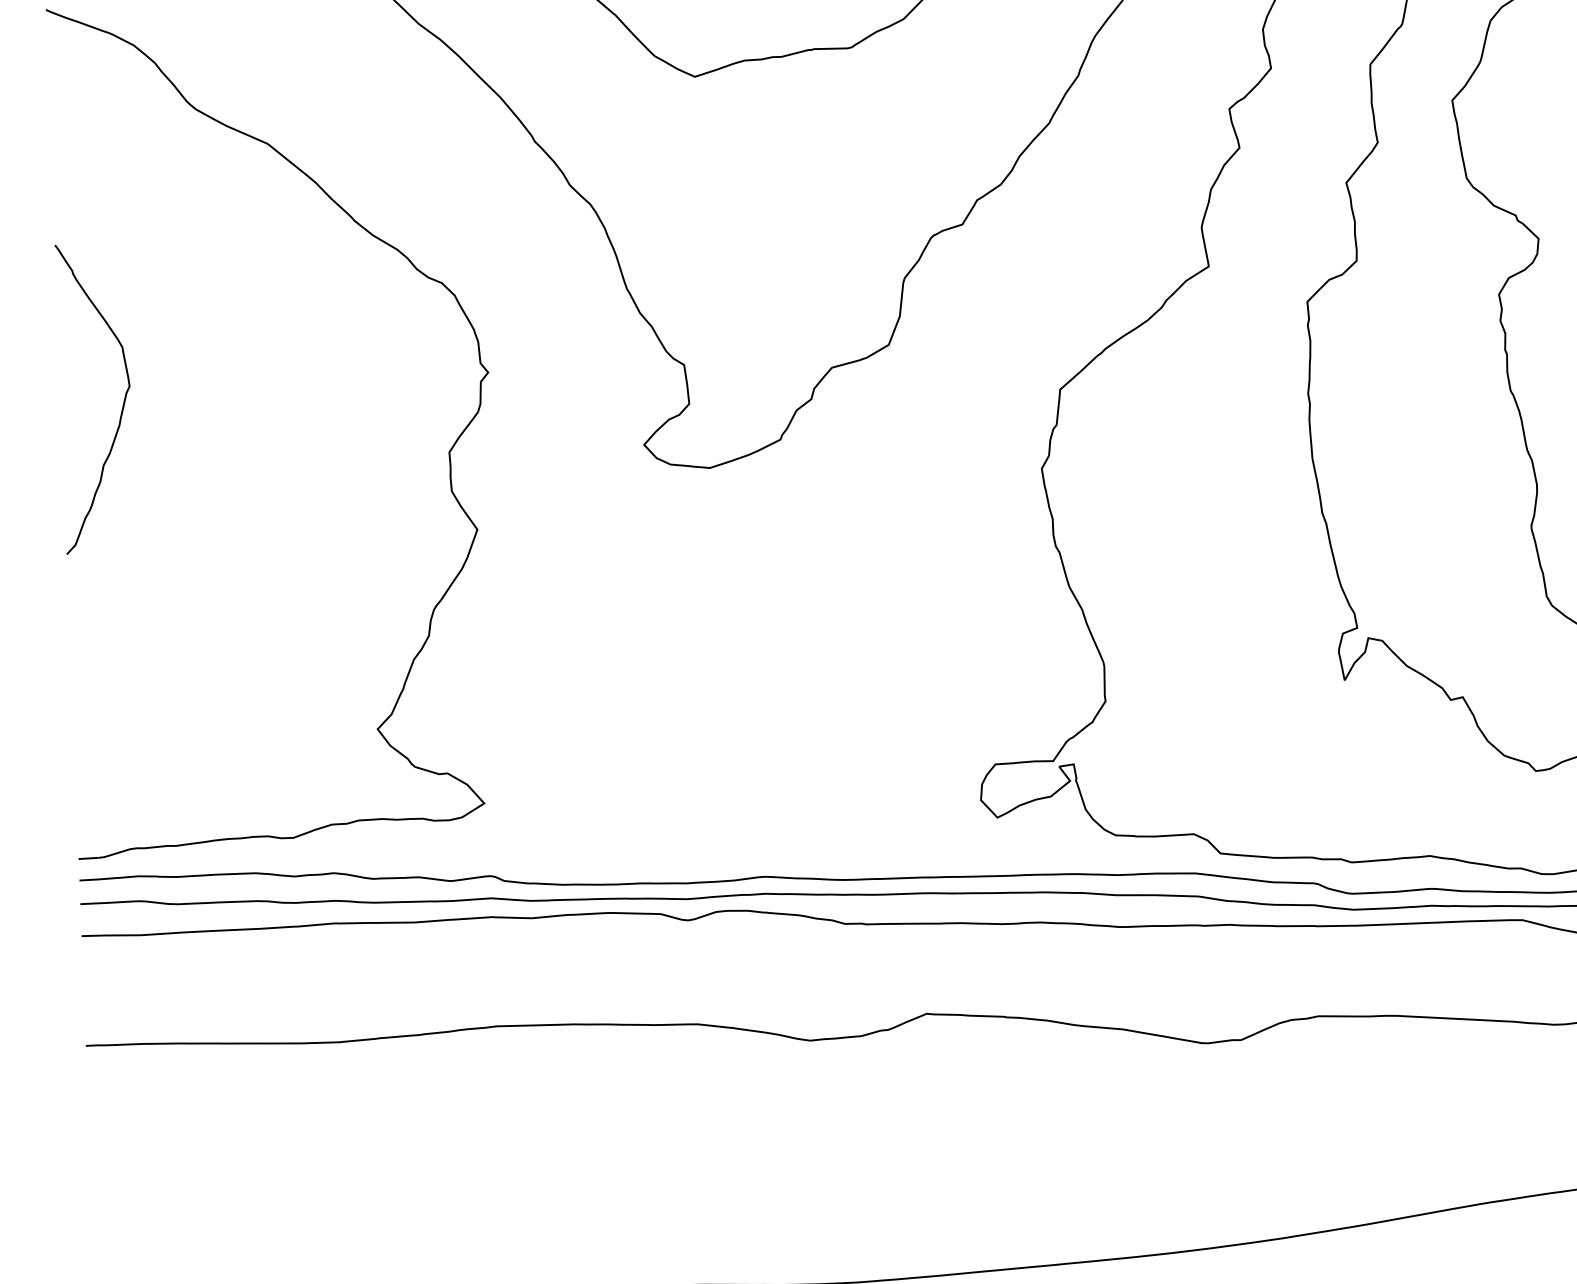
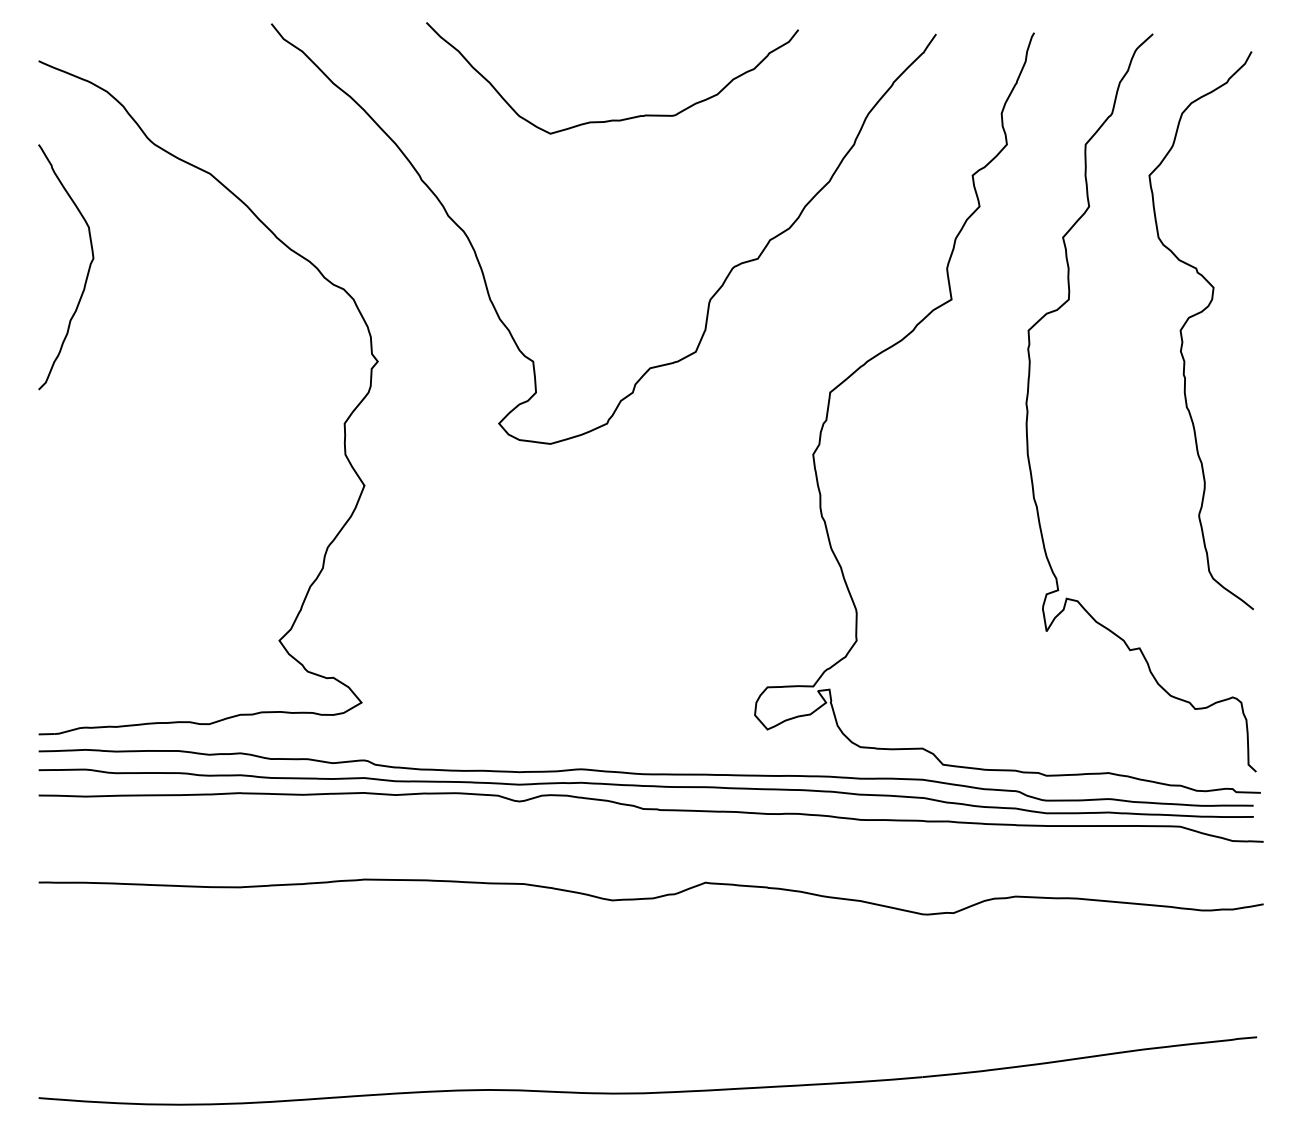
curve: (122, 402) -> (87, 271), moved

